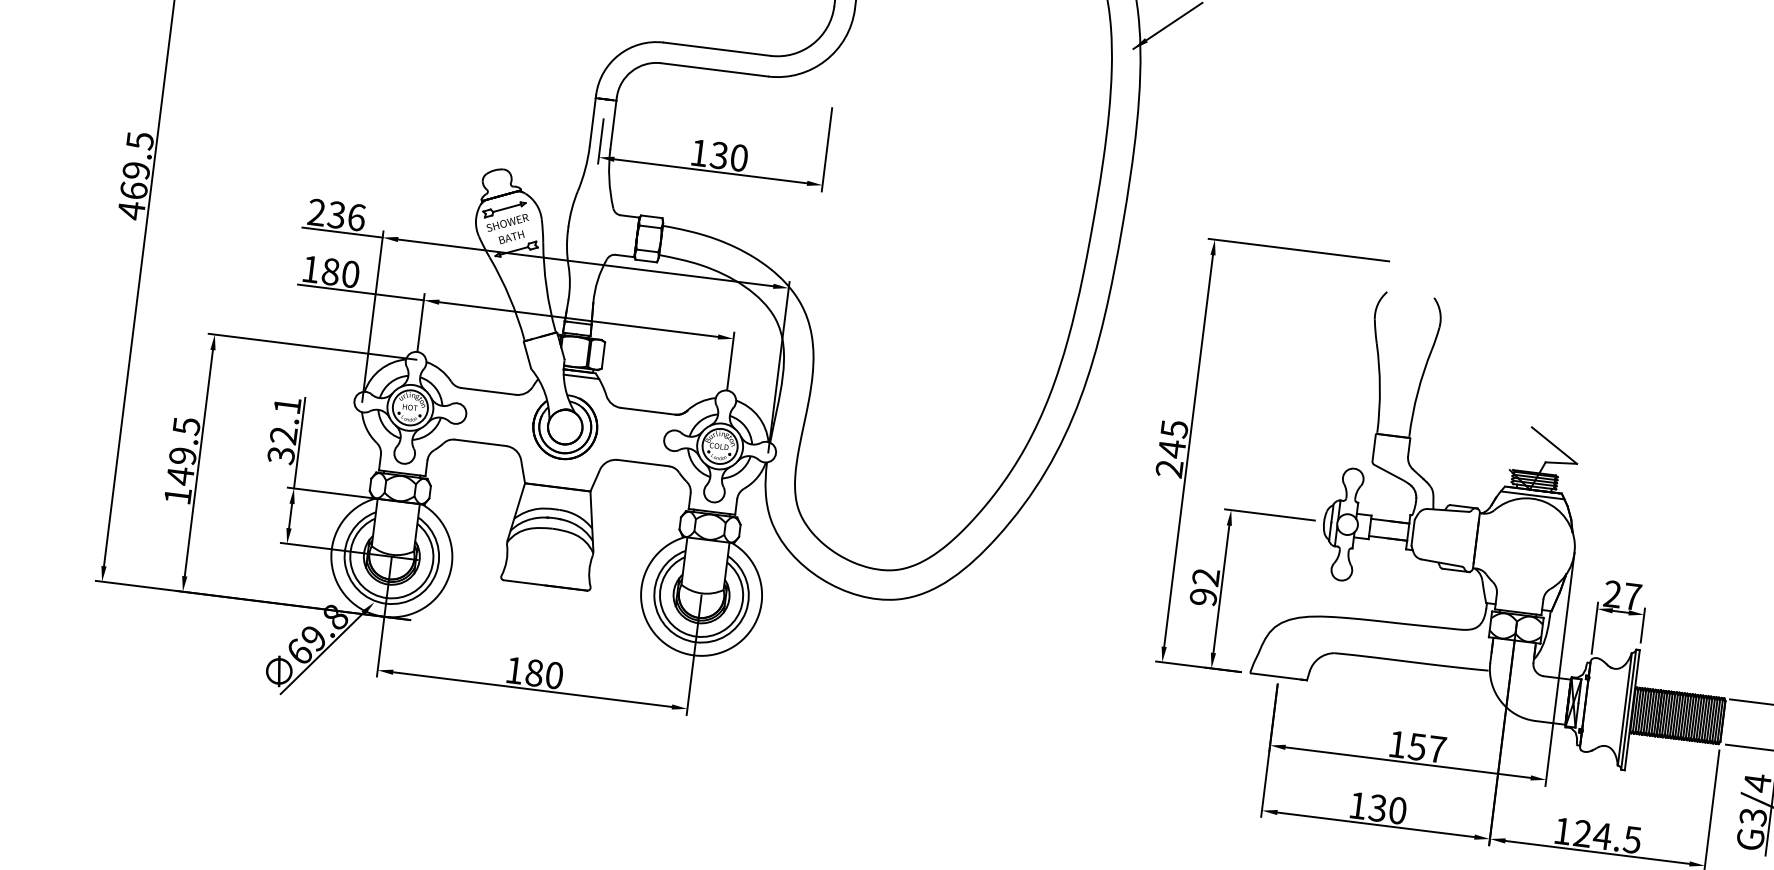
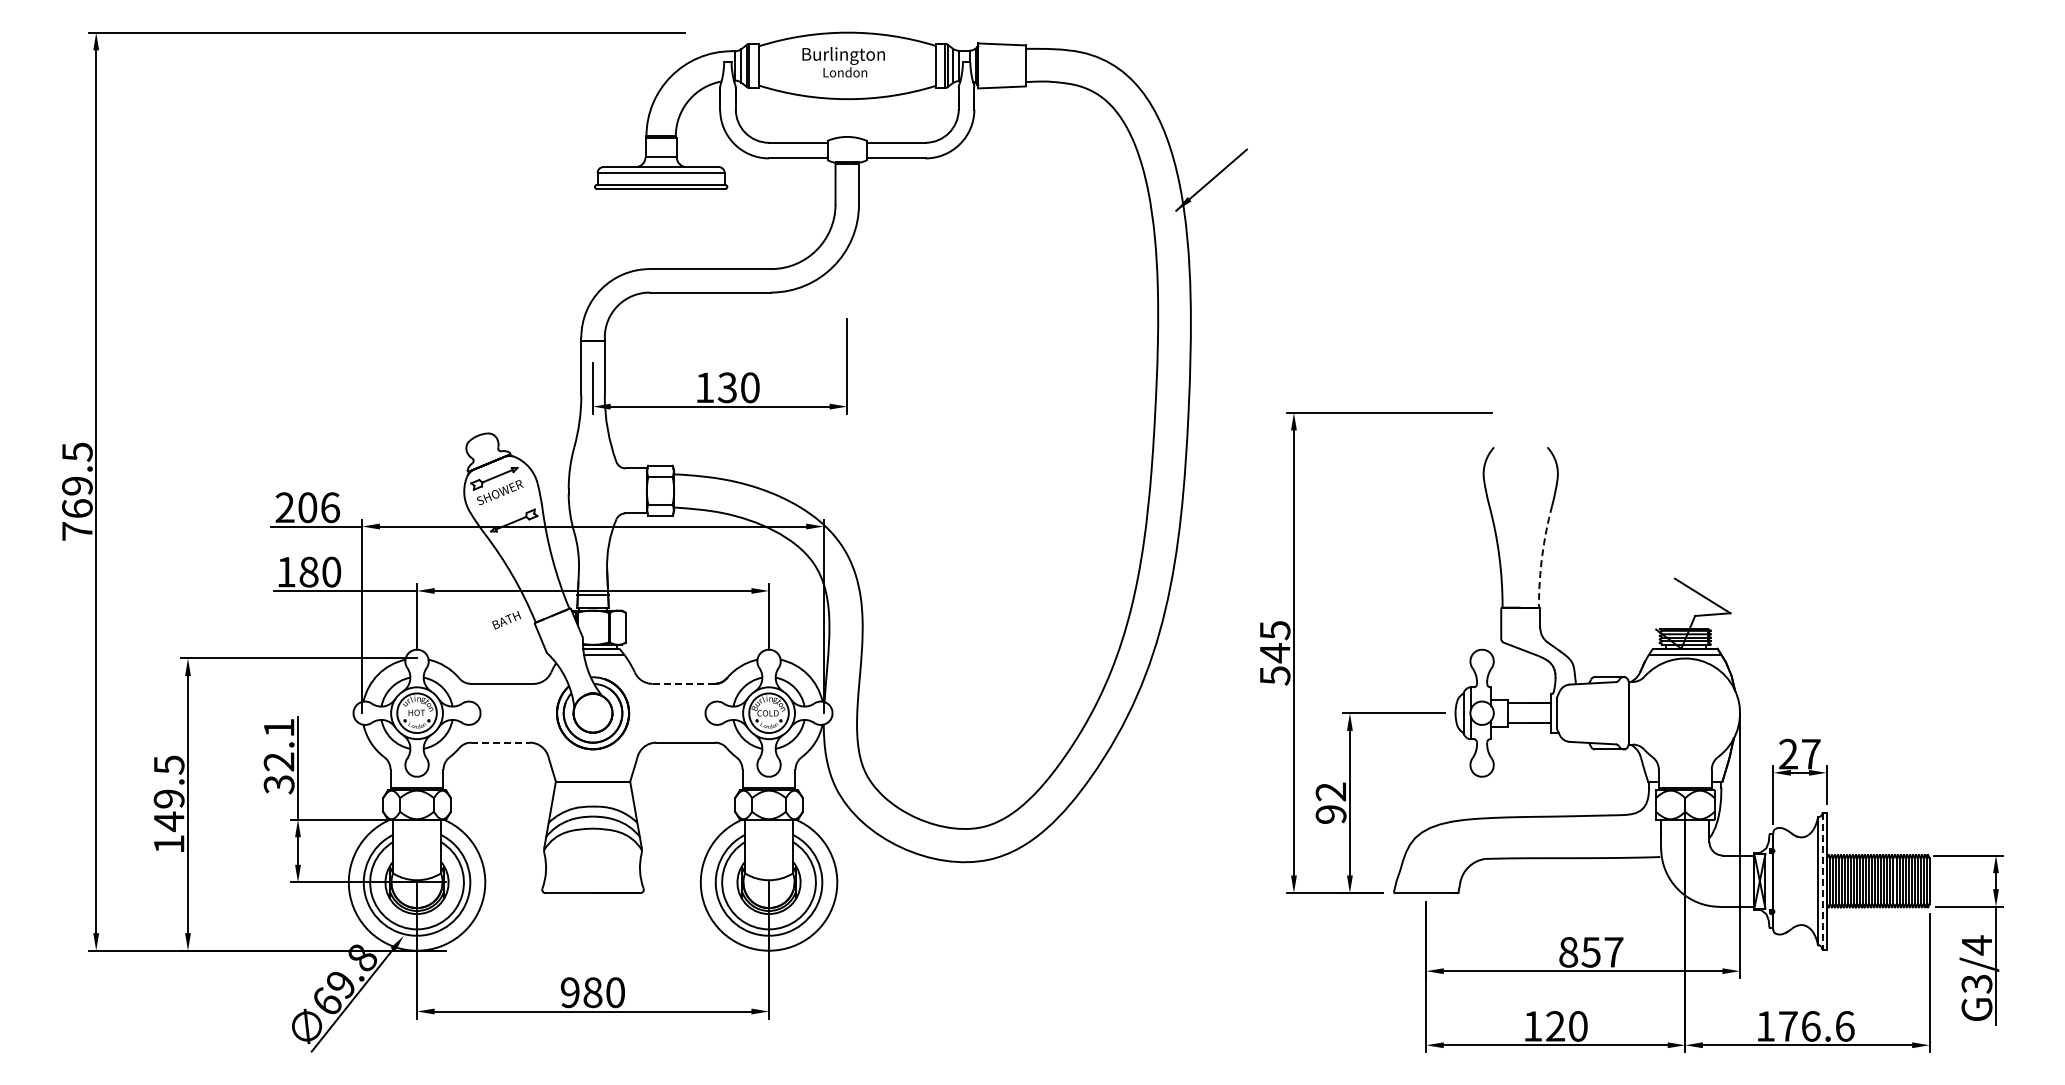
text: (131, 210) -> (77, 531), 469.5 -> 769.5
text: (336, 214) -> (307, 507), 236 -> 206
text: (511, 237) -> (506, 620), moved
arc: (1417, 392) -> (1542, 555), solid -> dashed
line: (648, 411) -> (684, 683), solid -> dashed
line: (480, 442) -> (500, 742), solid -> dashed
text: (1169, 468) -> (1274, 675), 245 -> 545
text: (513, 670) -> (569, 992), 180 -> 980
line: (1628, 709) -> (1822, 881), solid -> dashed
text: (1397, 744) -> (1568, 952), 157 -> 857
text: (1376, 808) -> (1554, 1026), 130 -> 120
text: (1607, 836) -> (1816, 1026), 124.5 -> 176.6

